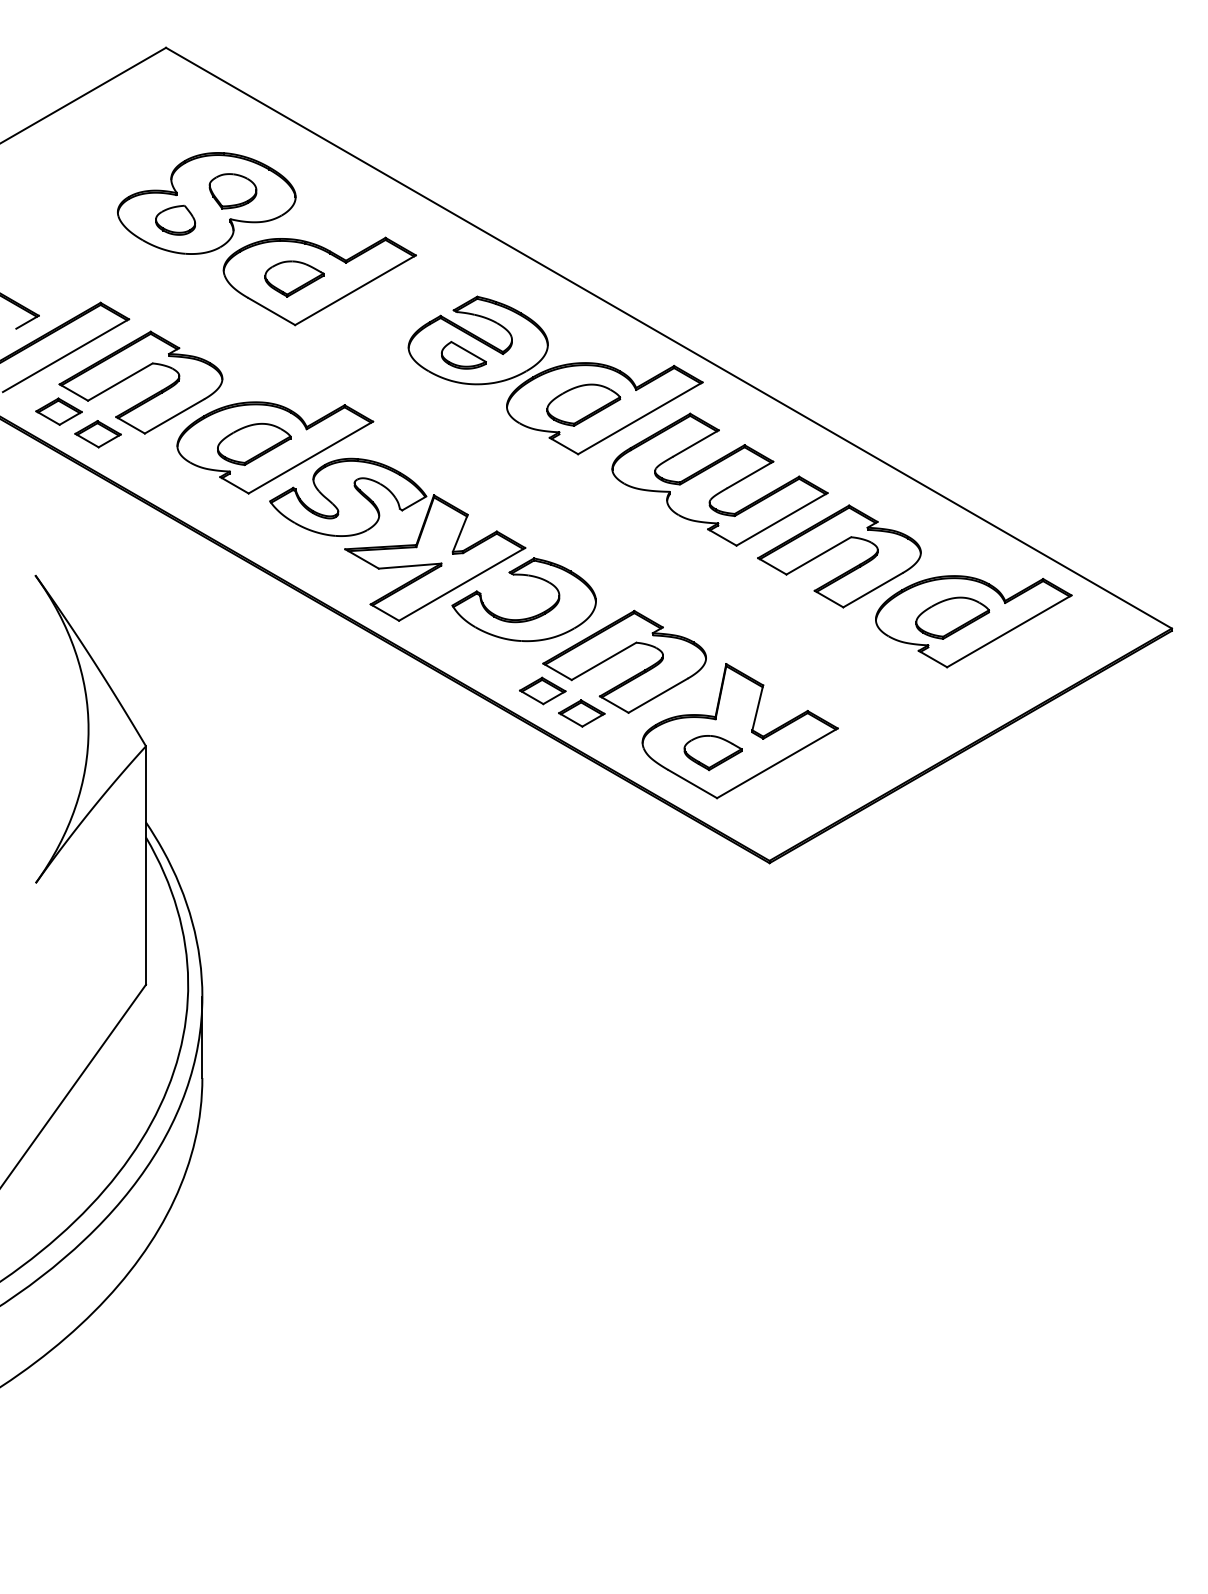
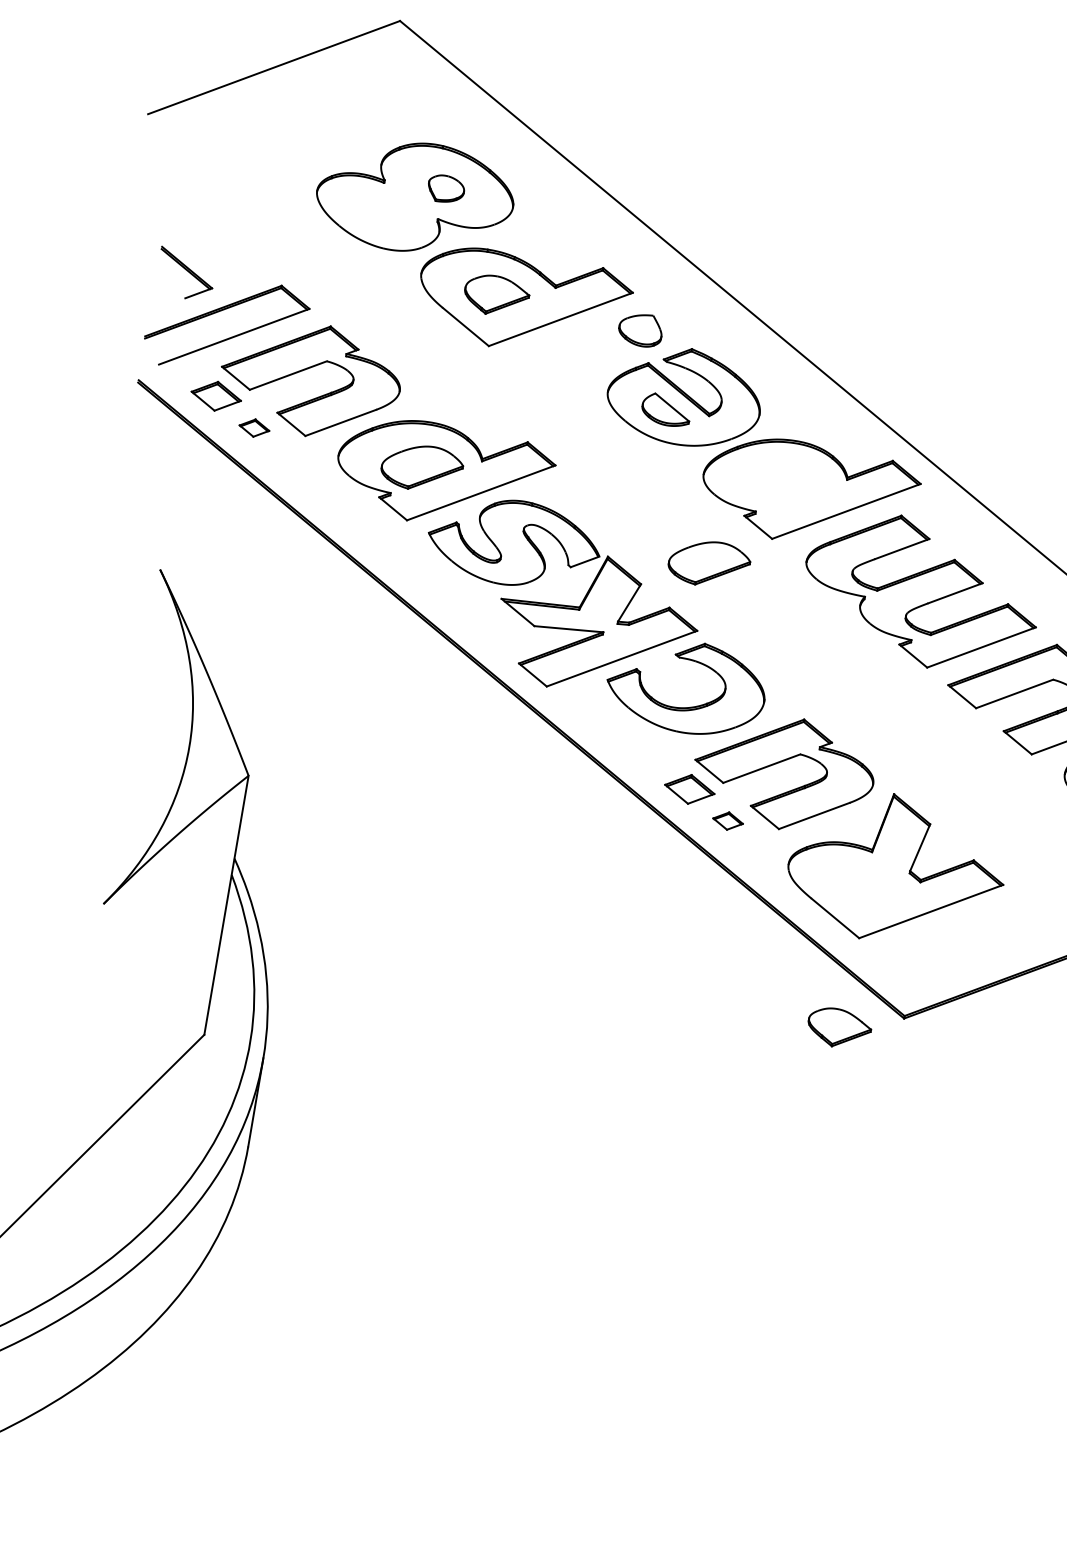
part: (232, 191) -> (445, 189), size x0.7
part: (175, 219) -> (640, 328), moved
part: (583, 404) -> (709, 563), moved
part: (97, 434) -> (253, 428), size x0.6
part: (581, 713) -> (727, 821), size x0.6
part: (712, 753) -> (838, 1028), moved

